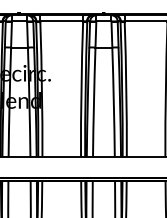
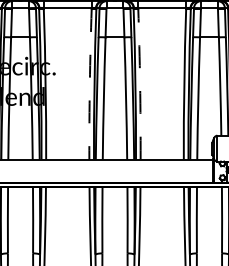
arc: (81, 89) -> (89, 84), solid -> dashed
arc: (126, 89) -> (140, 84), solid -> dashed

